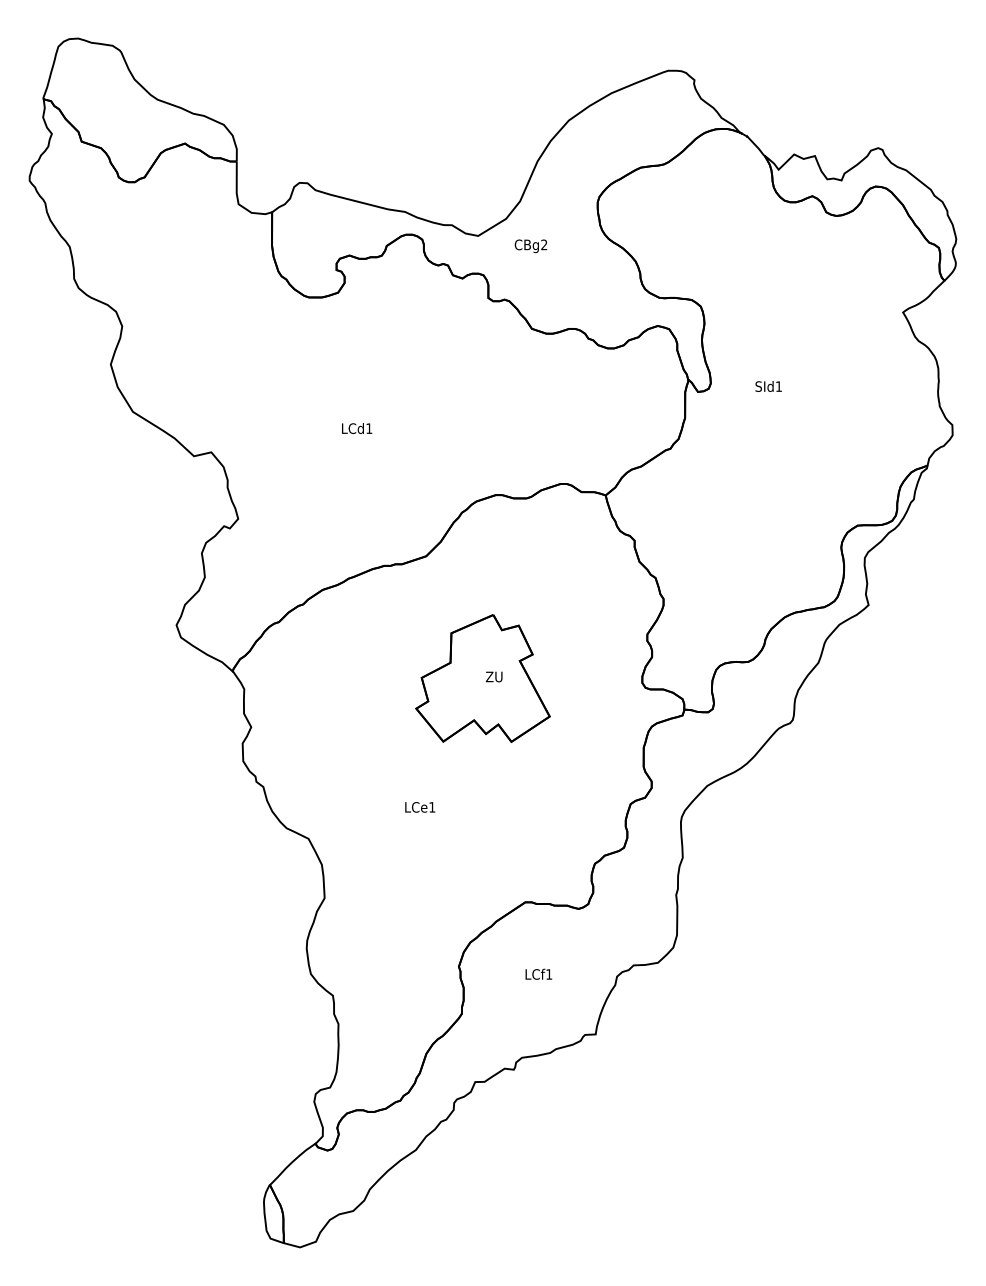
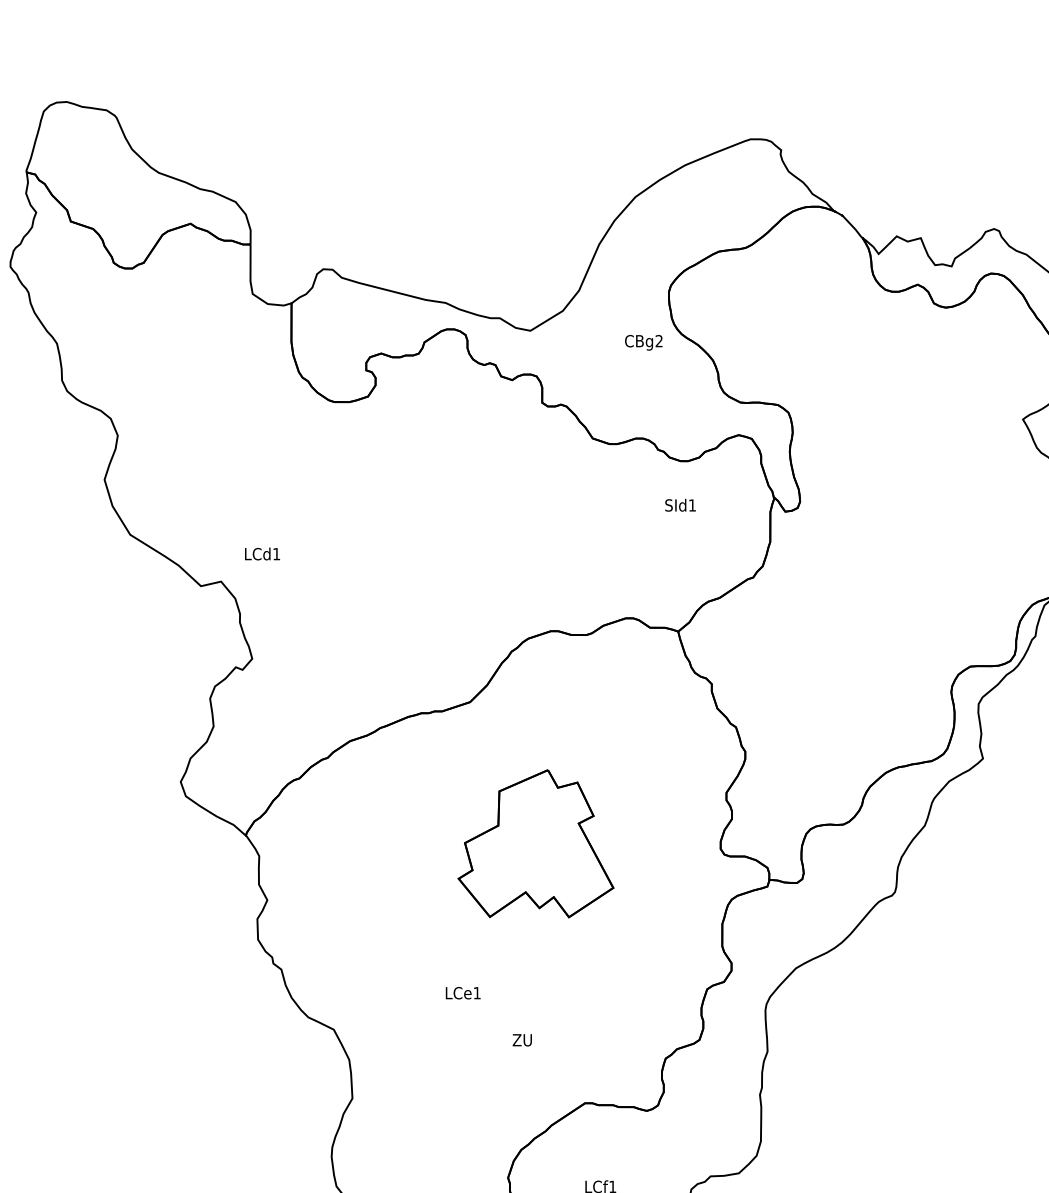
text: (530, 246) -> (643, 343), moved
text: (768, 386) -> (680, 505), moved
text: (357, 428) -> (263, 553), moved
text: (494, 676) -> (522, 1039), moved

